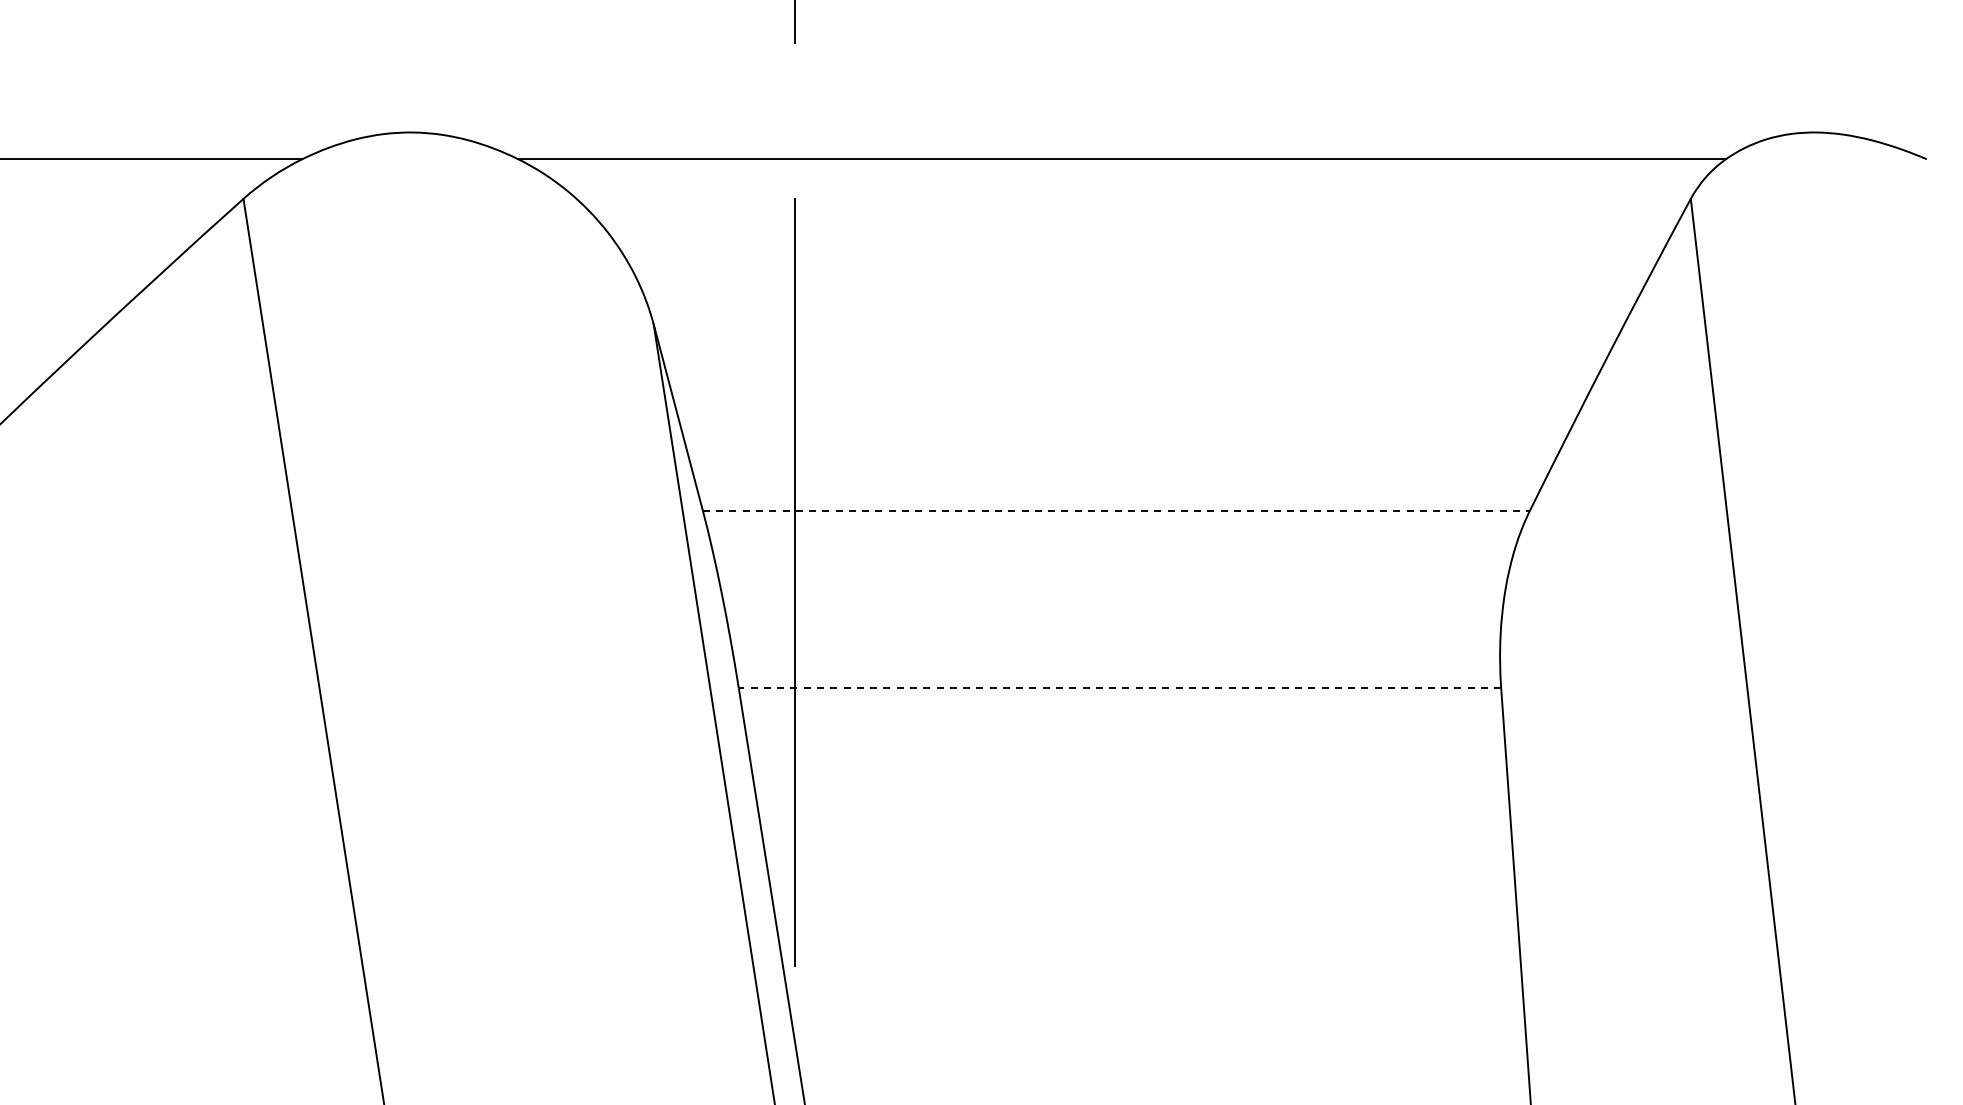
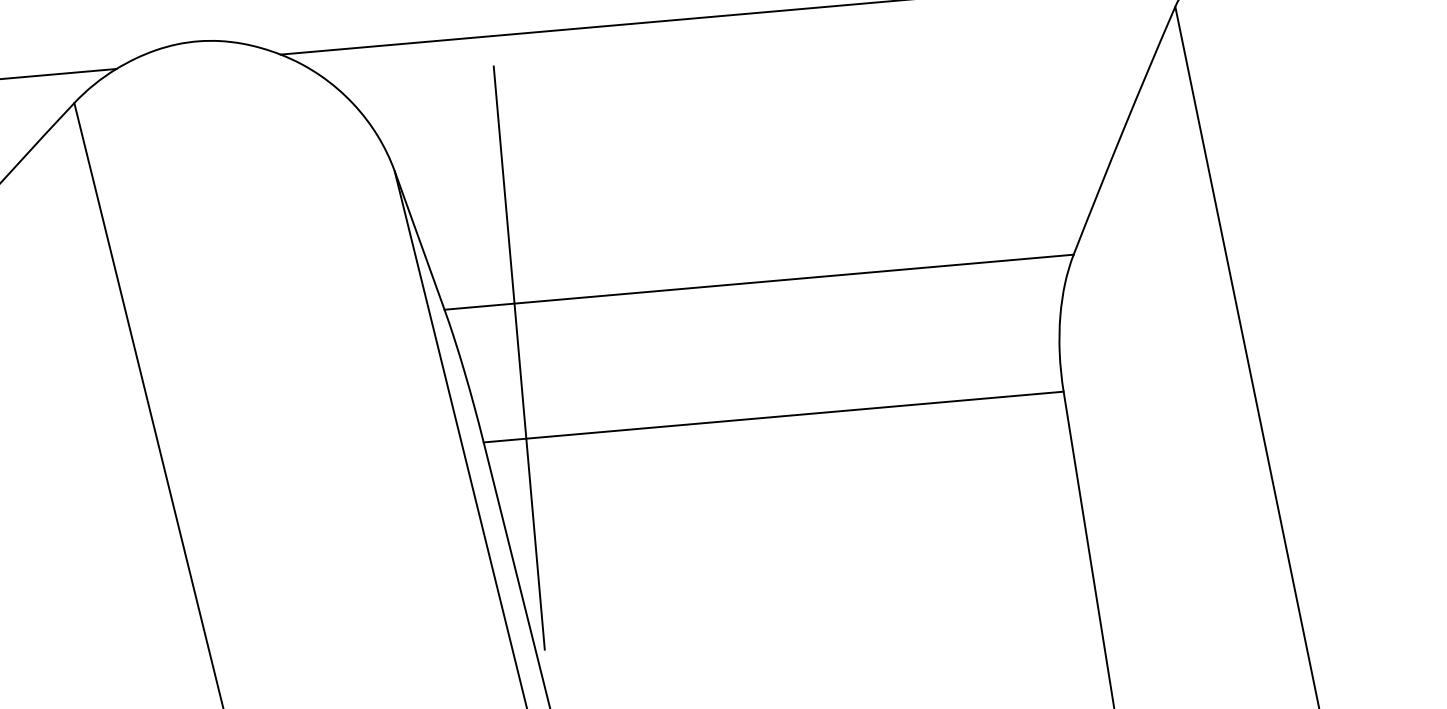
line: (1116, 510) -> (759, 282), dashed -> solid
line: (1119, 688) -> (773, 417), dashed -> solid

